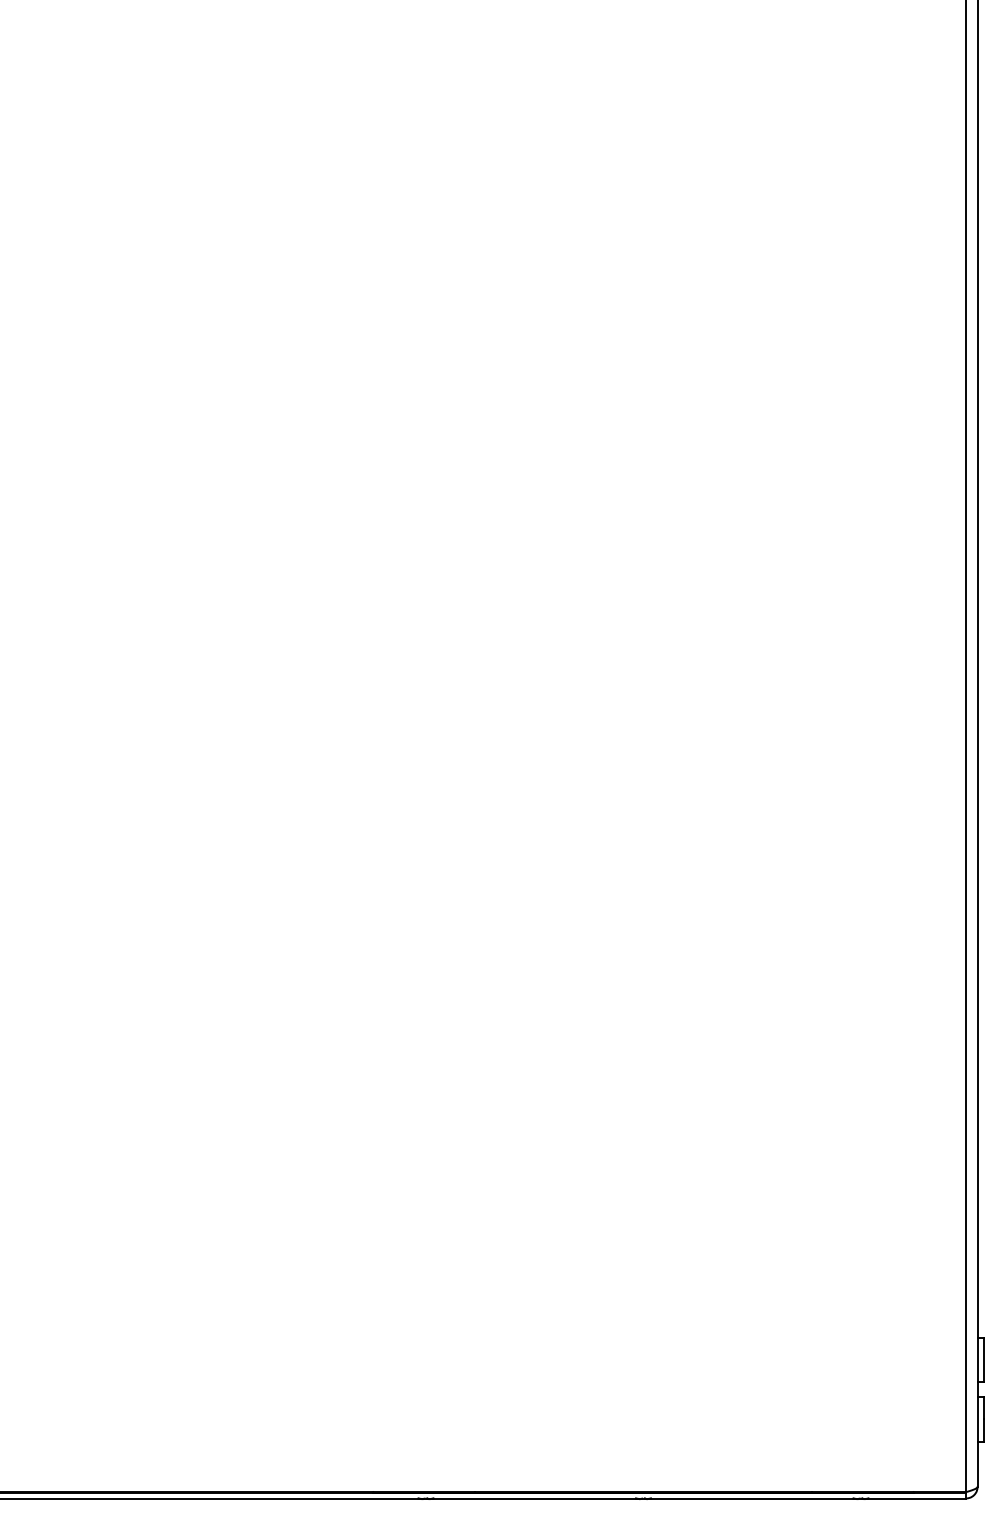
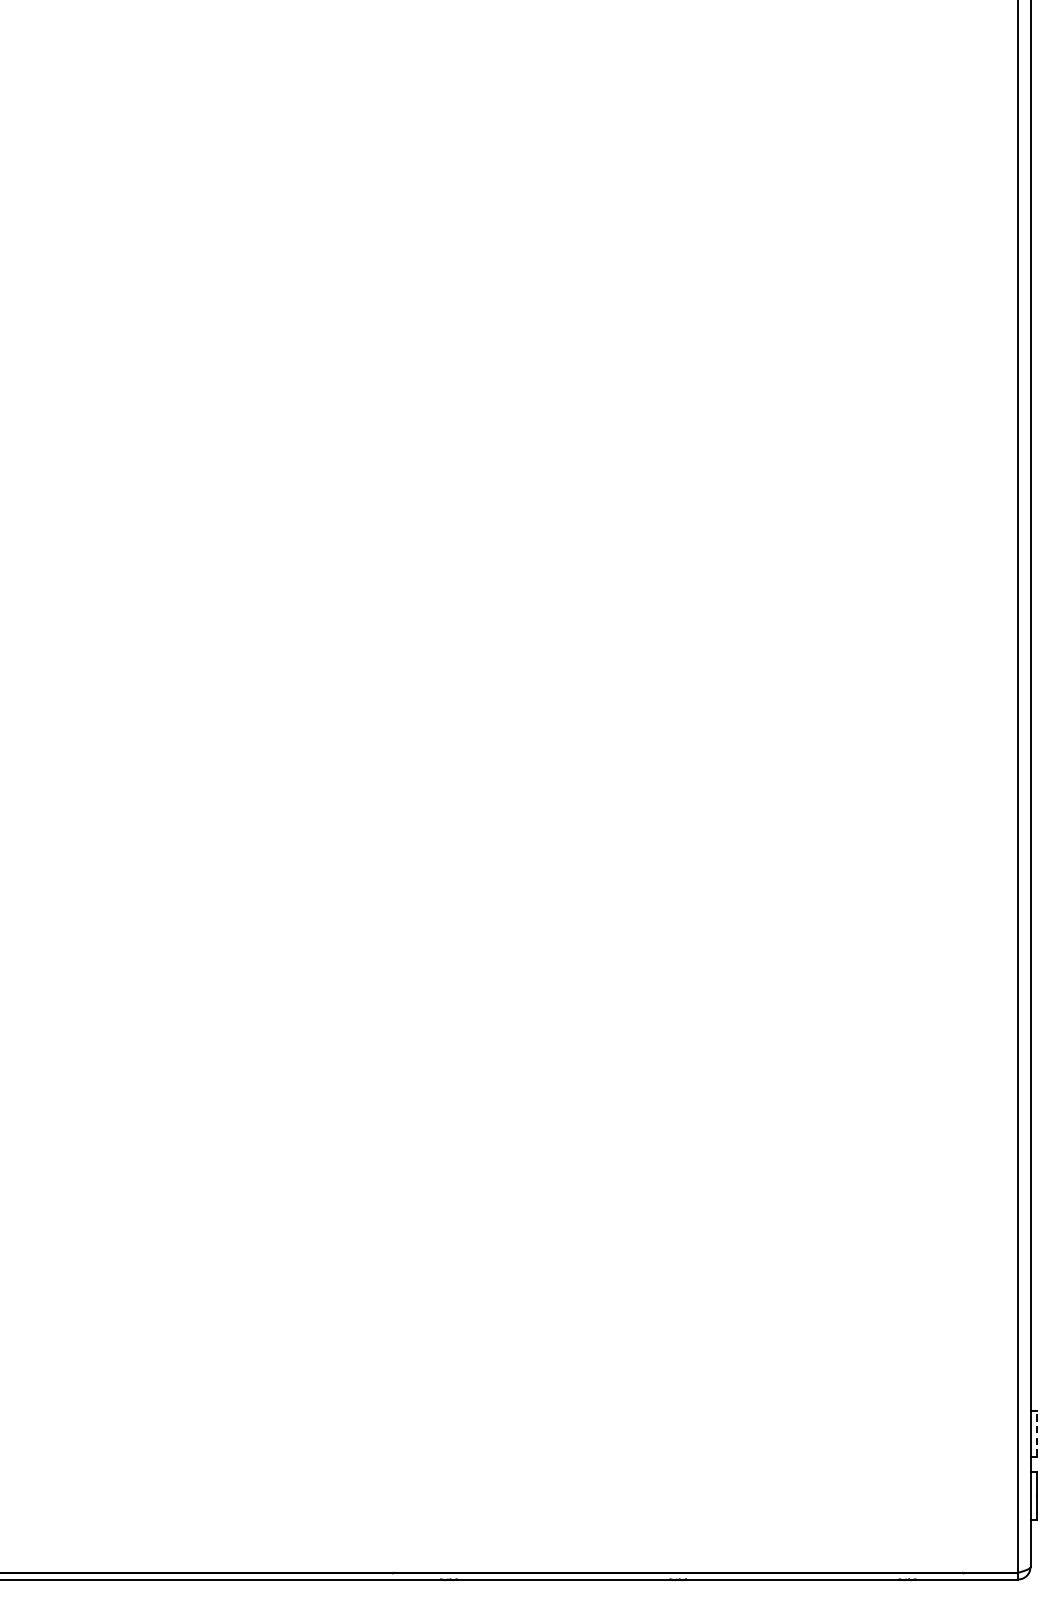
line: (983, 1360) -> (1036, 1434), solid -> dashed

